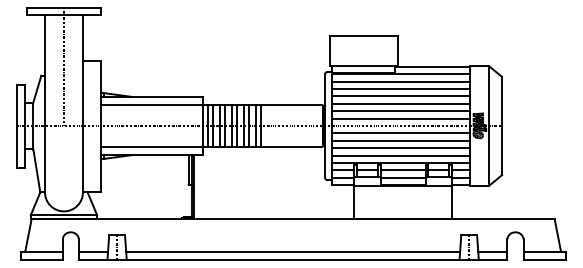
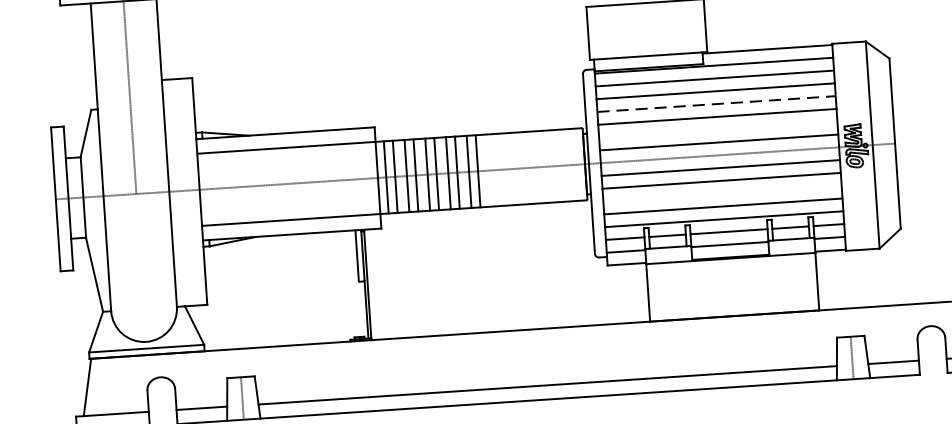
line: (400, 96) -> (715, 104), solid -> dashed
line: (400, 111) -> (717, 130), removed
line: (400, 148) -> (721, 194), removed

